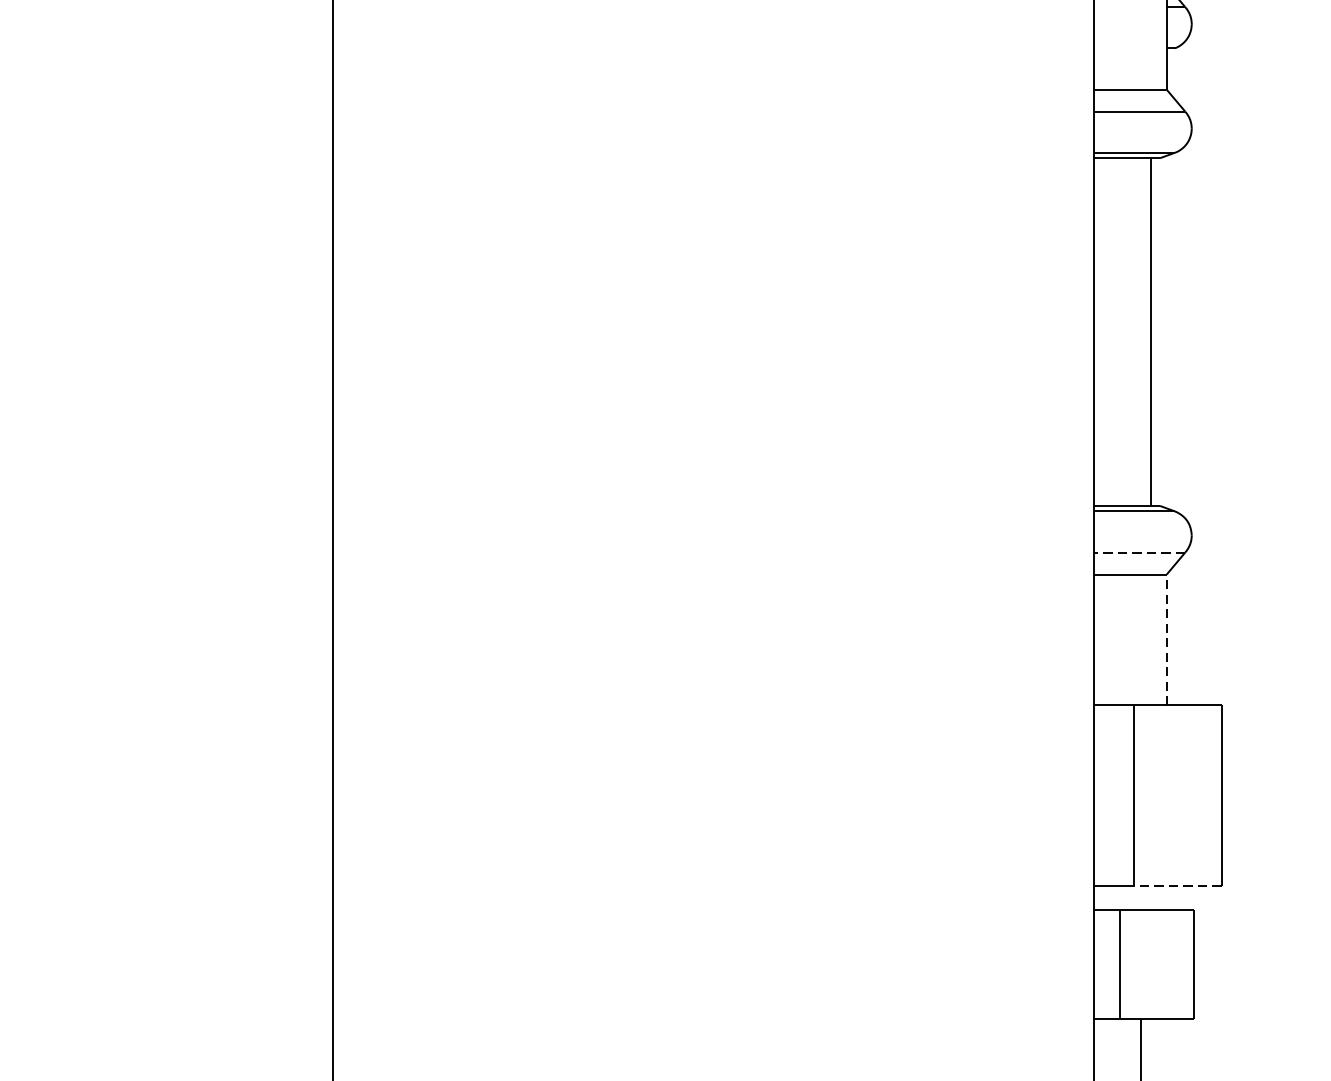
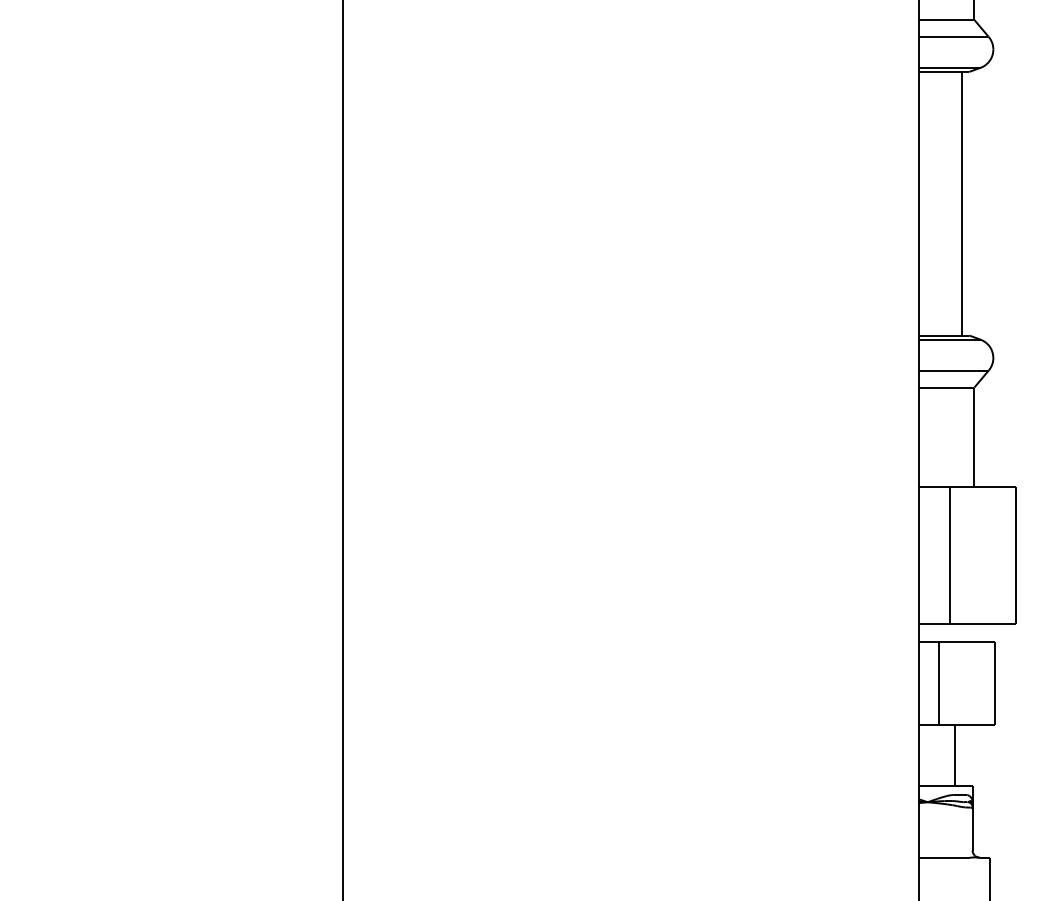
line: (1139, 552) -> (953, 370), dashed -> solid
line: (1166, 640) -> (974, 437), dashed -> solid
line: (1177, 885) -> (982, 623), dashed -> solid

